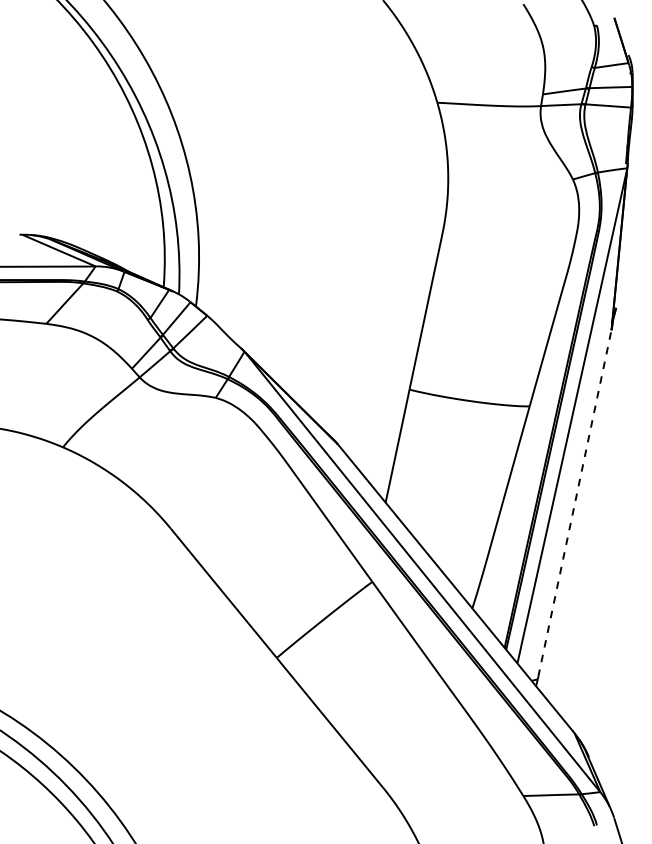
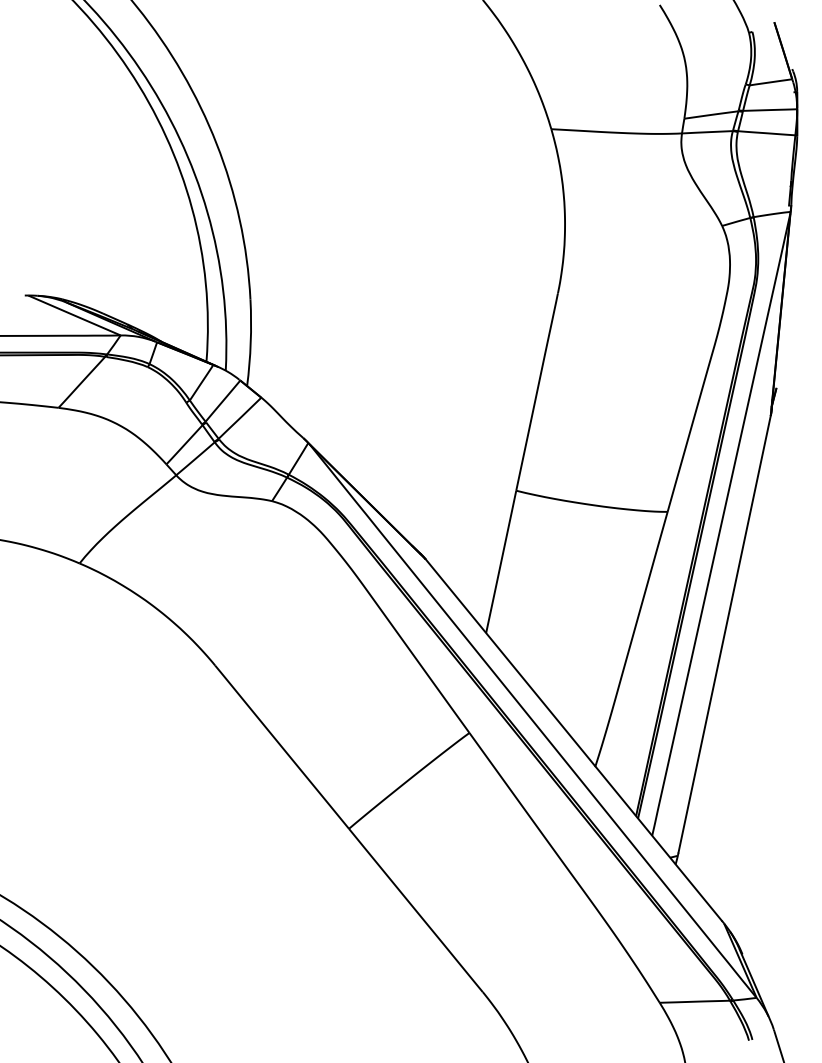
line: (574, 502) -> (724, 633), dashed -> solid

